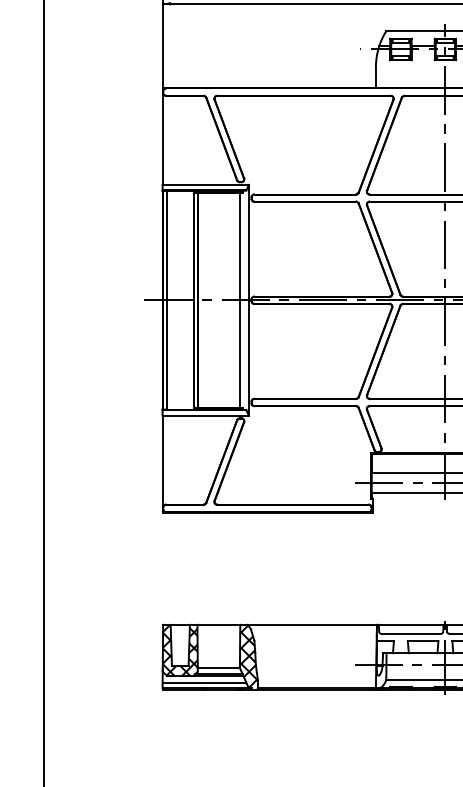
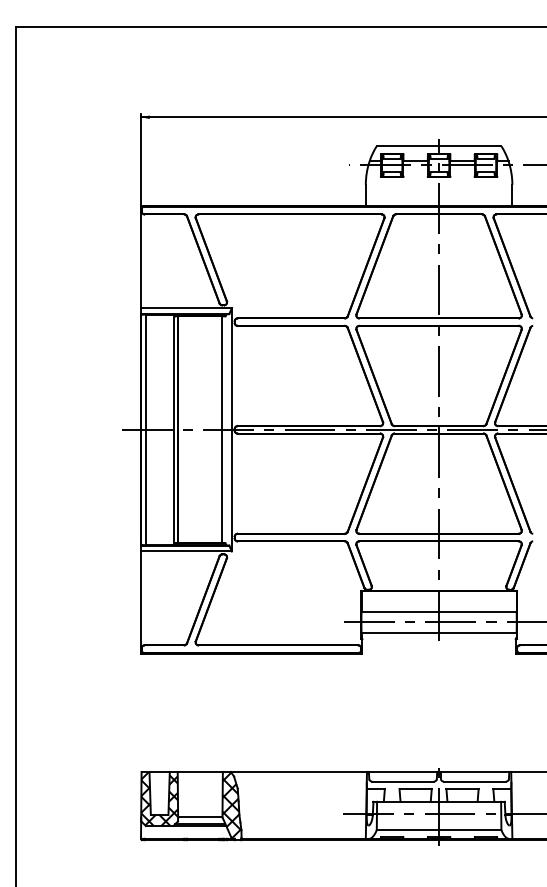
line: (204, 682) -> (185, 832), removed

